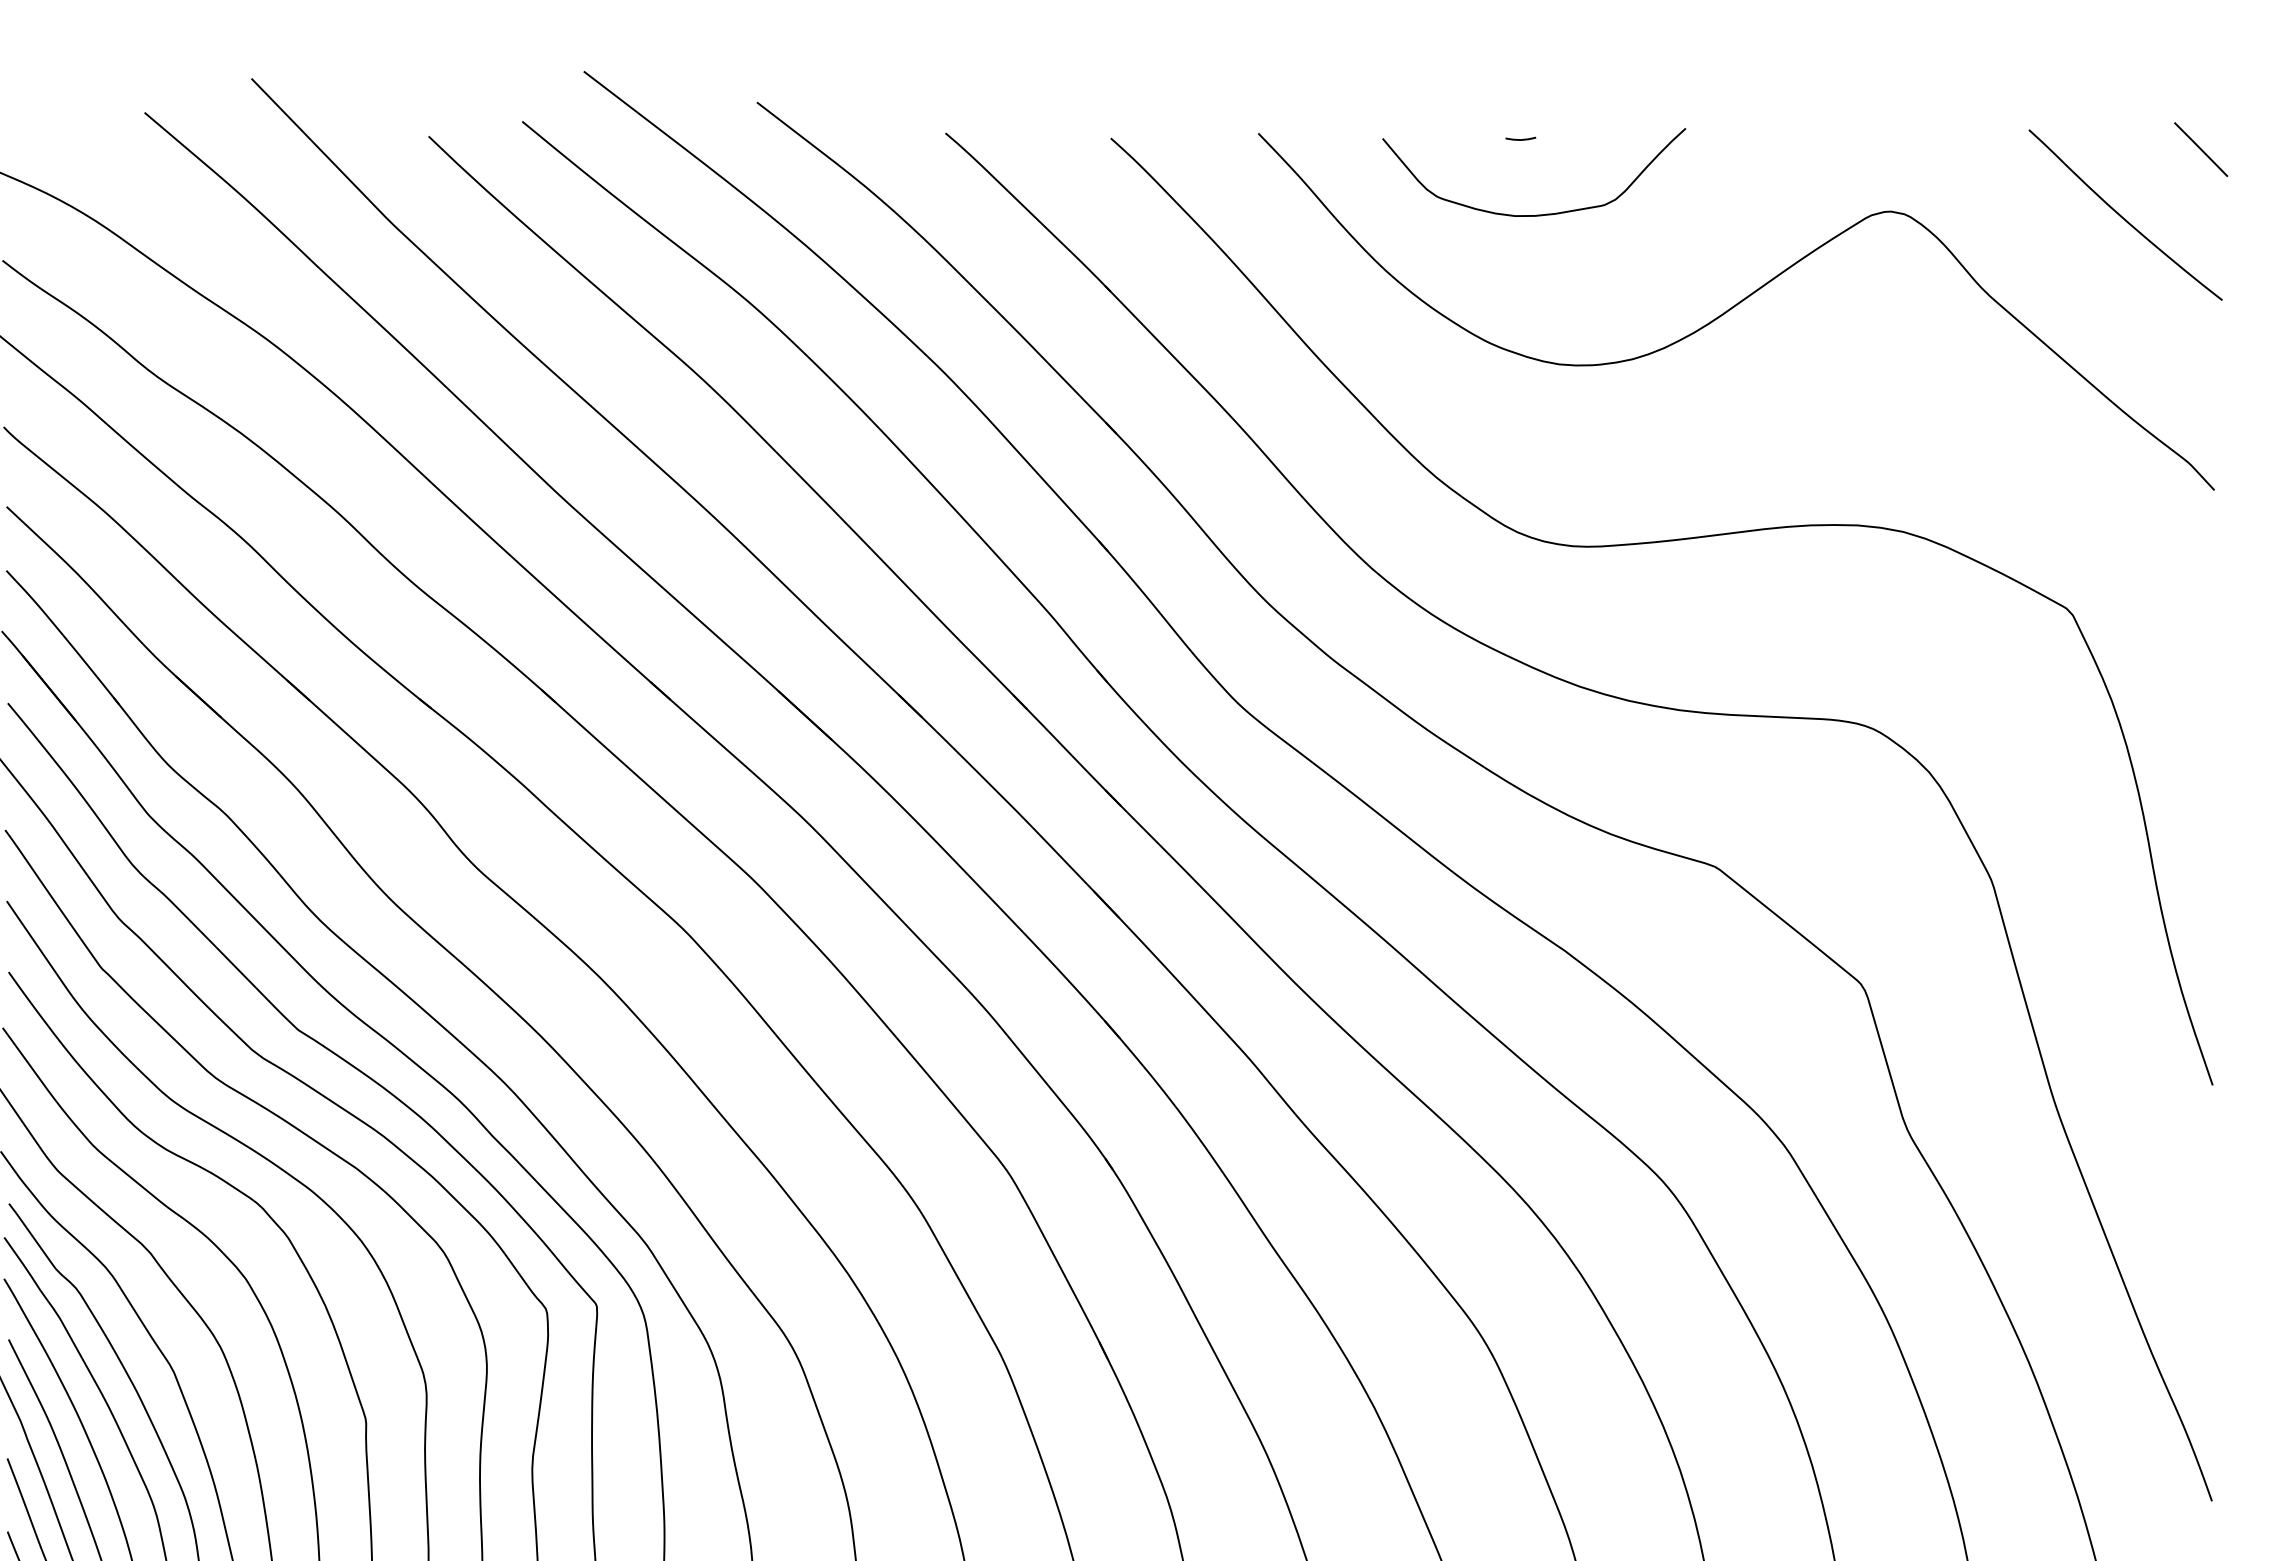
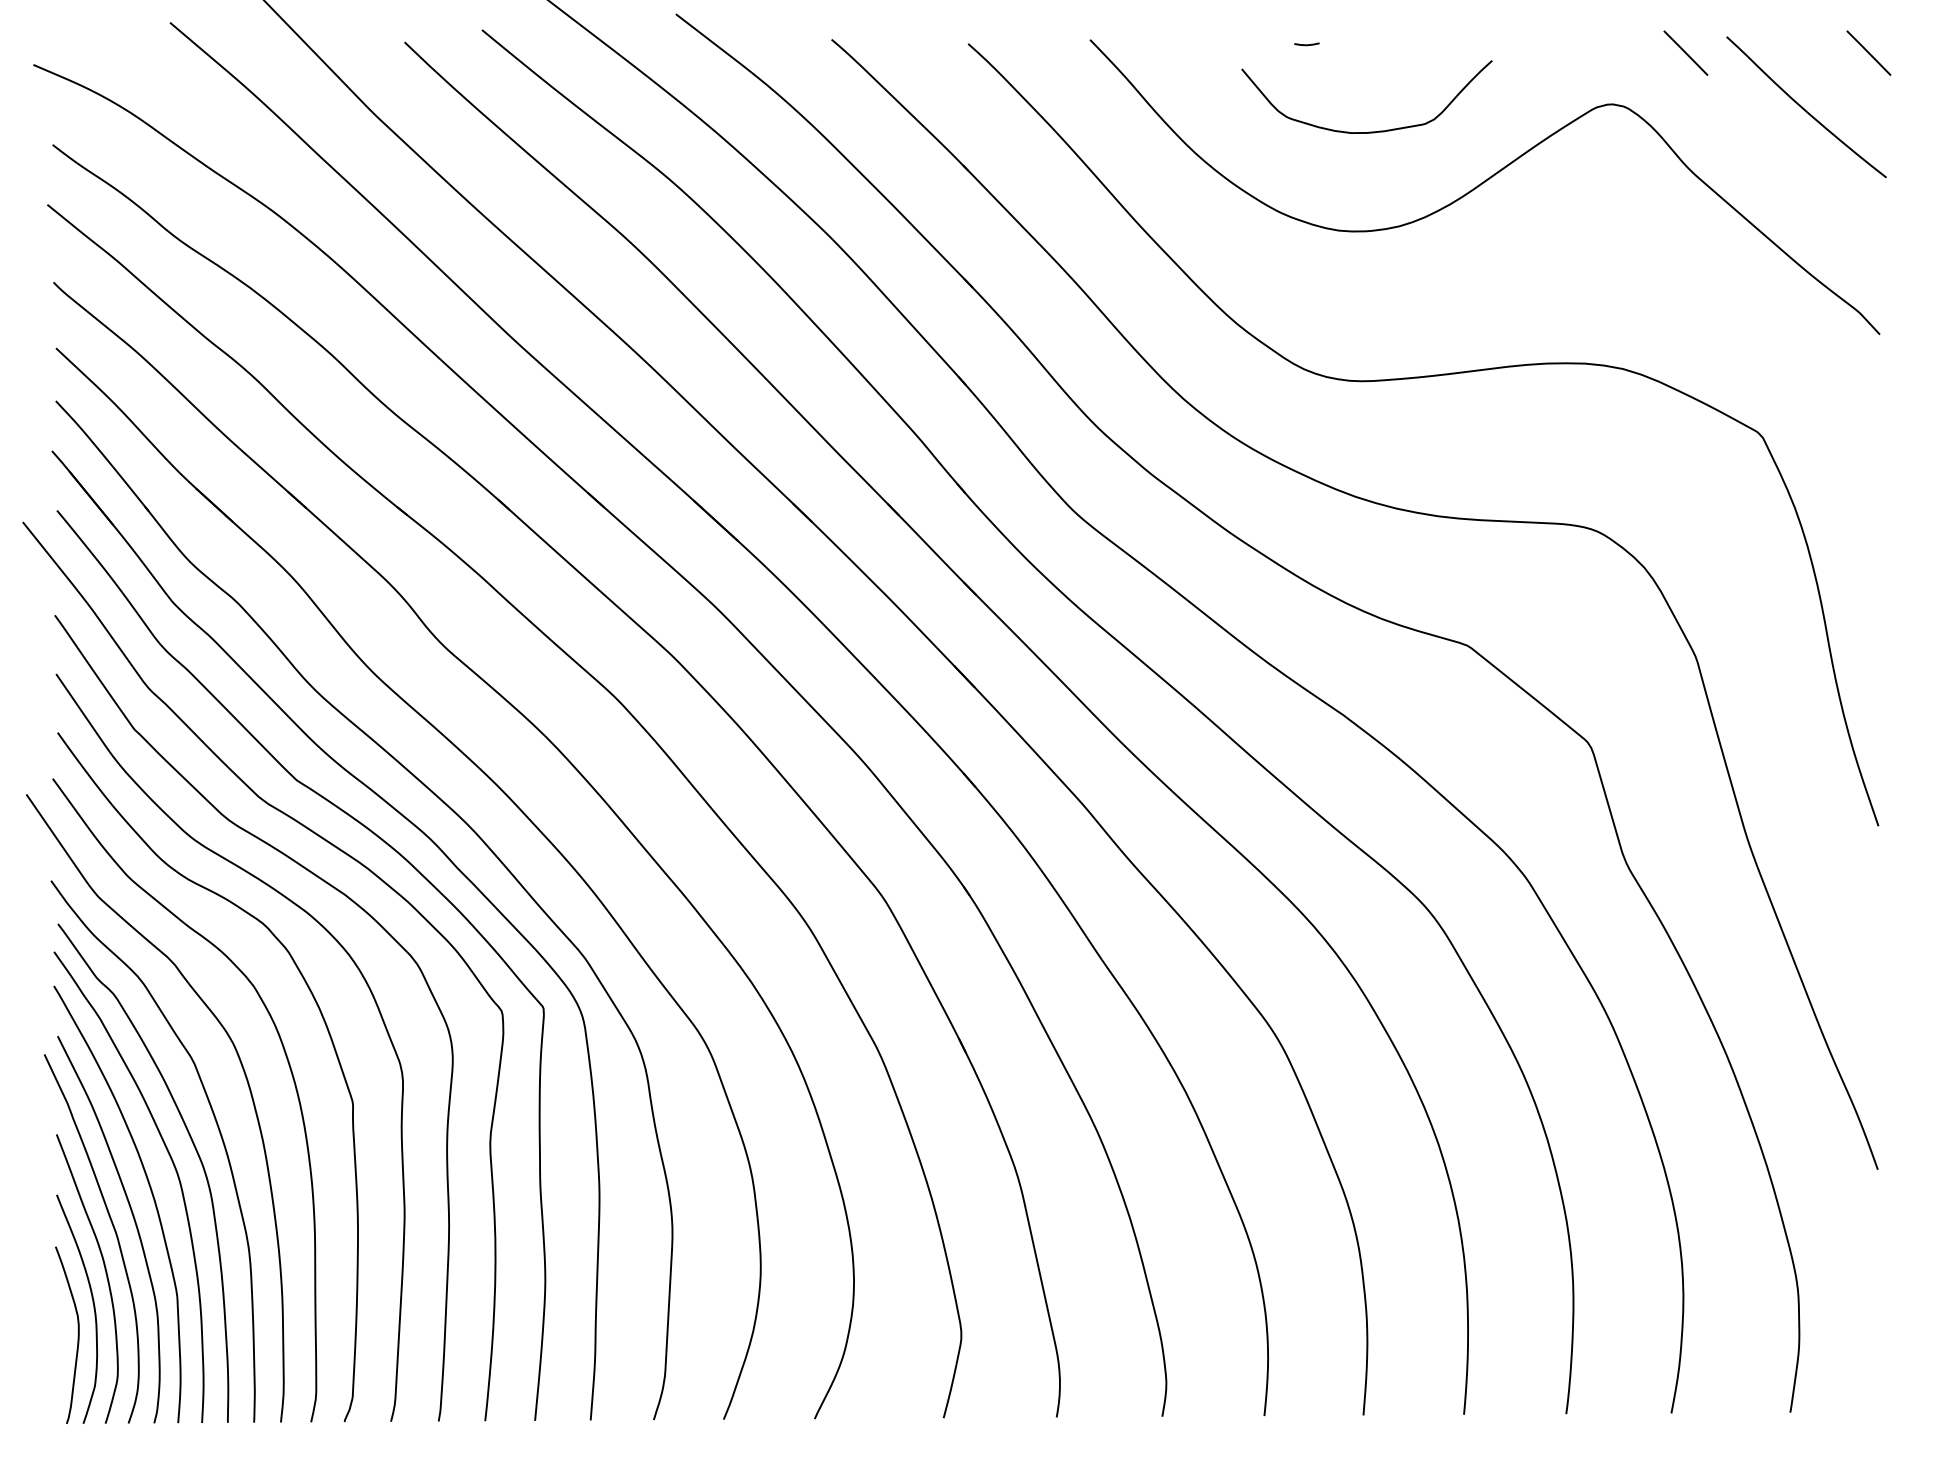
line: (1979, 148) -> (1685, 52), added
curve: (1537, 214) -> (1369, 131), moved

